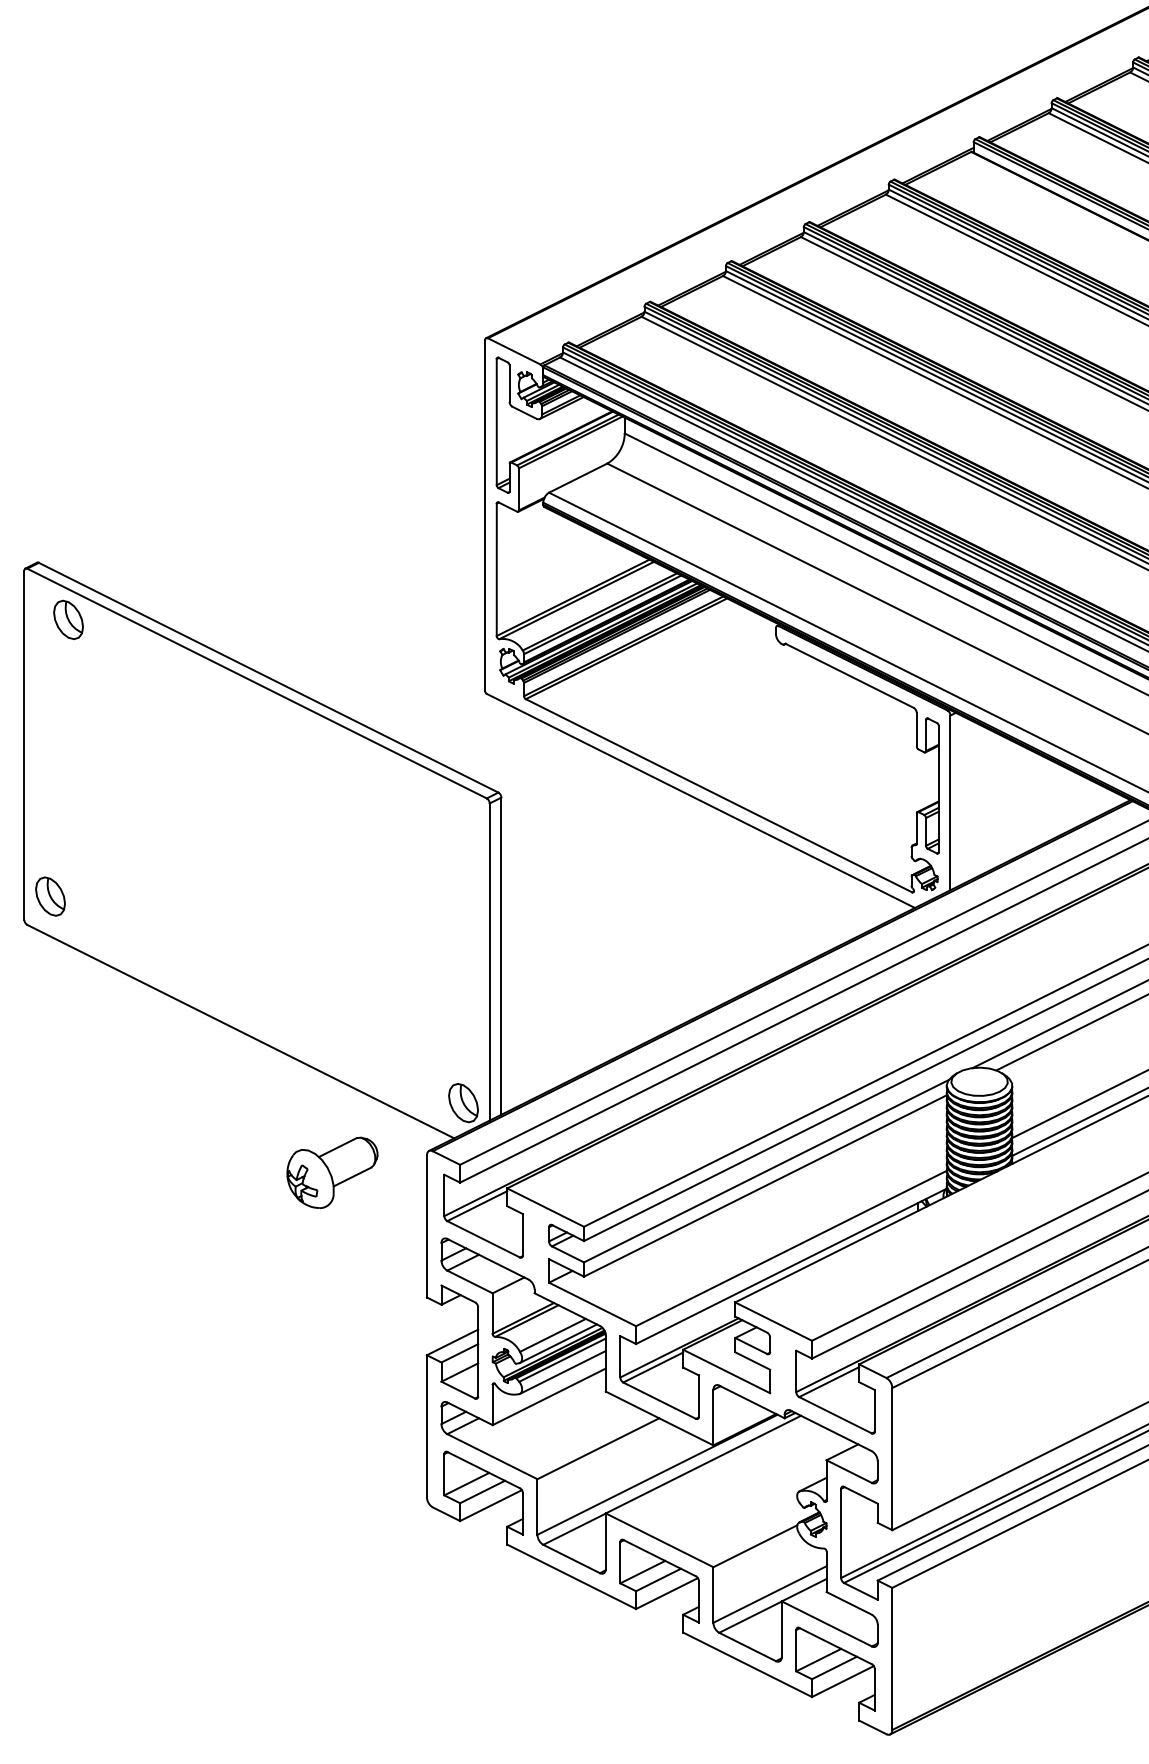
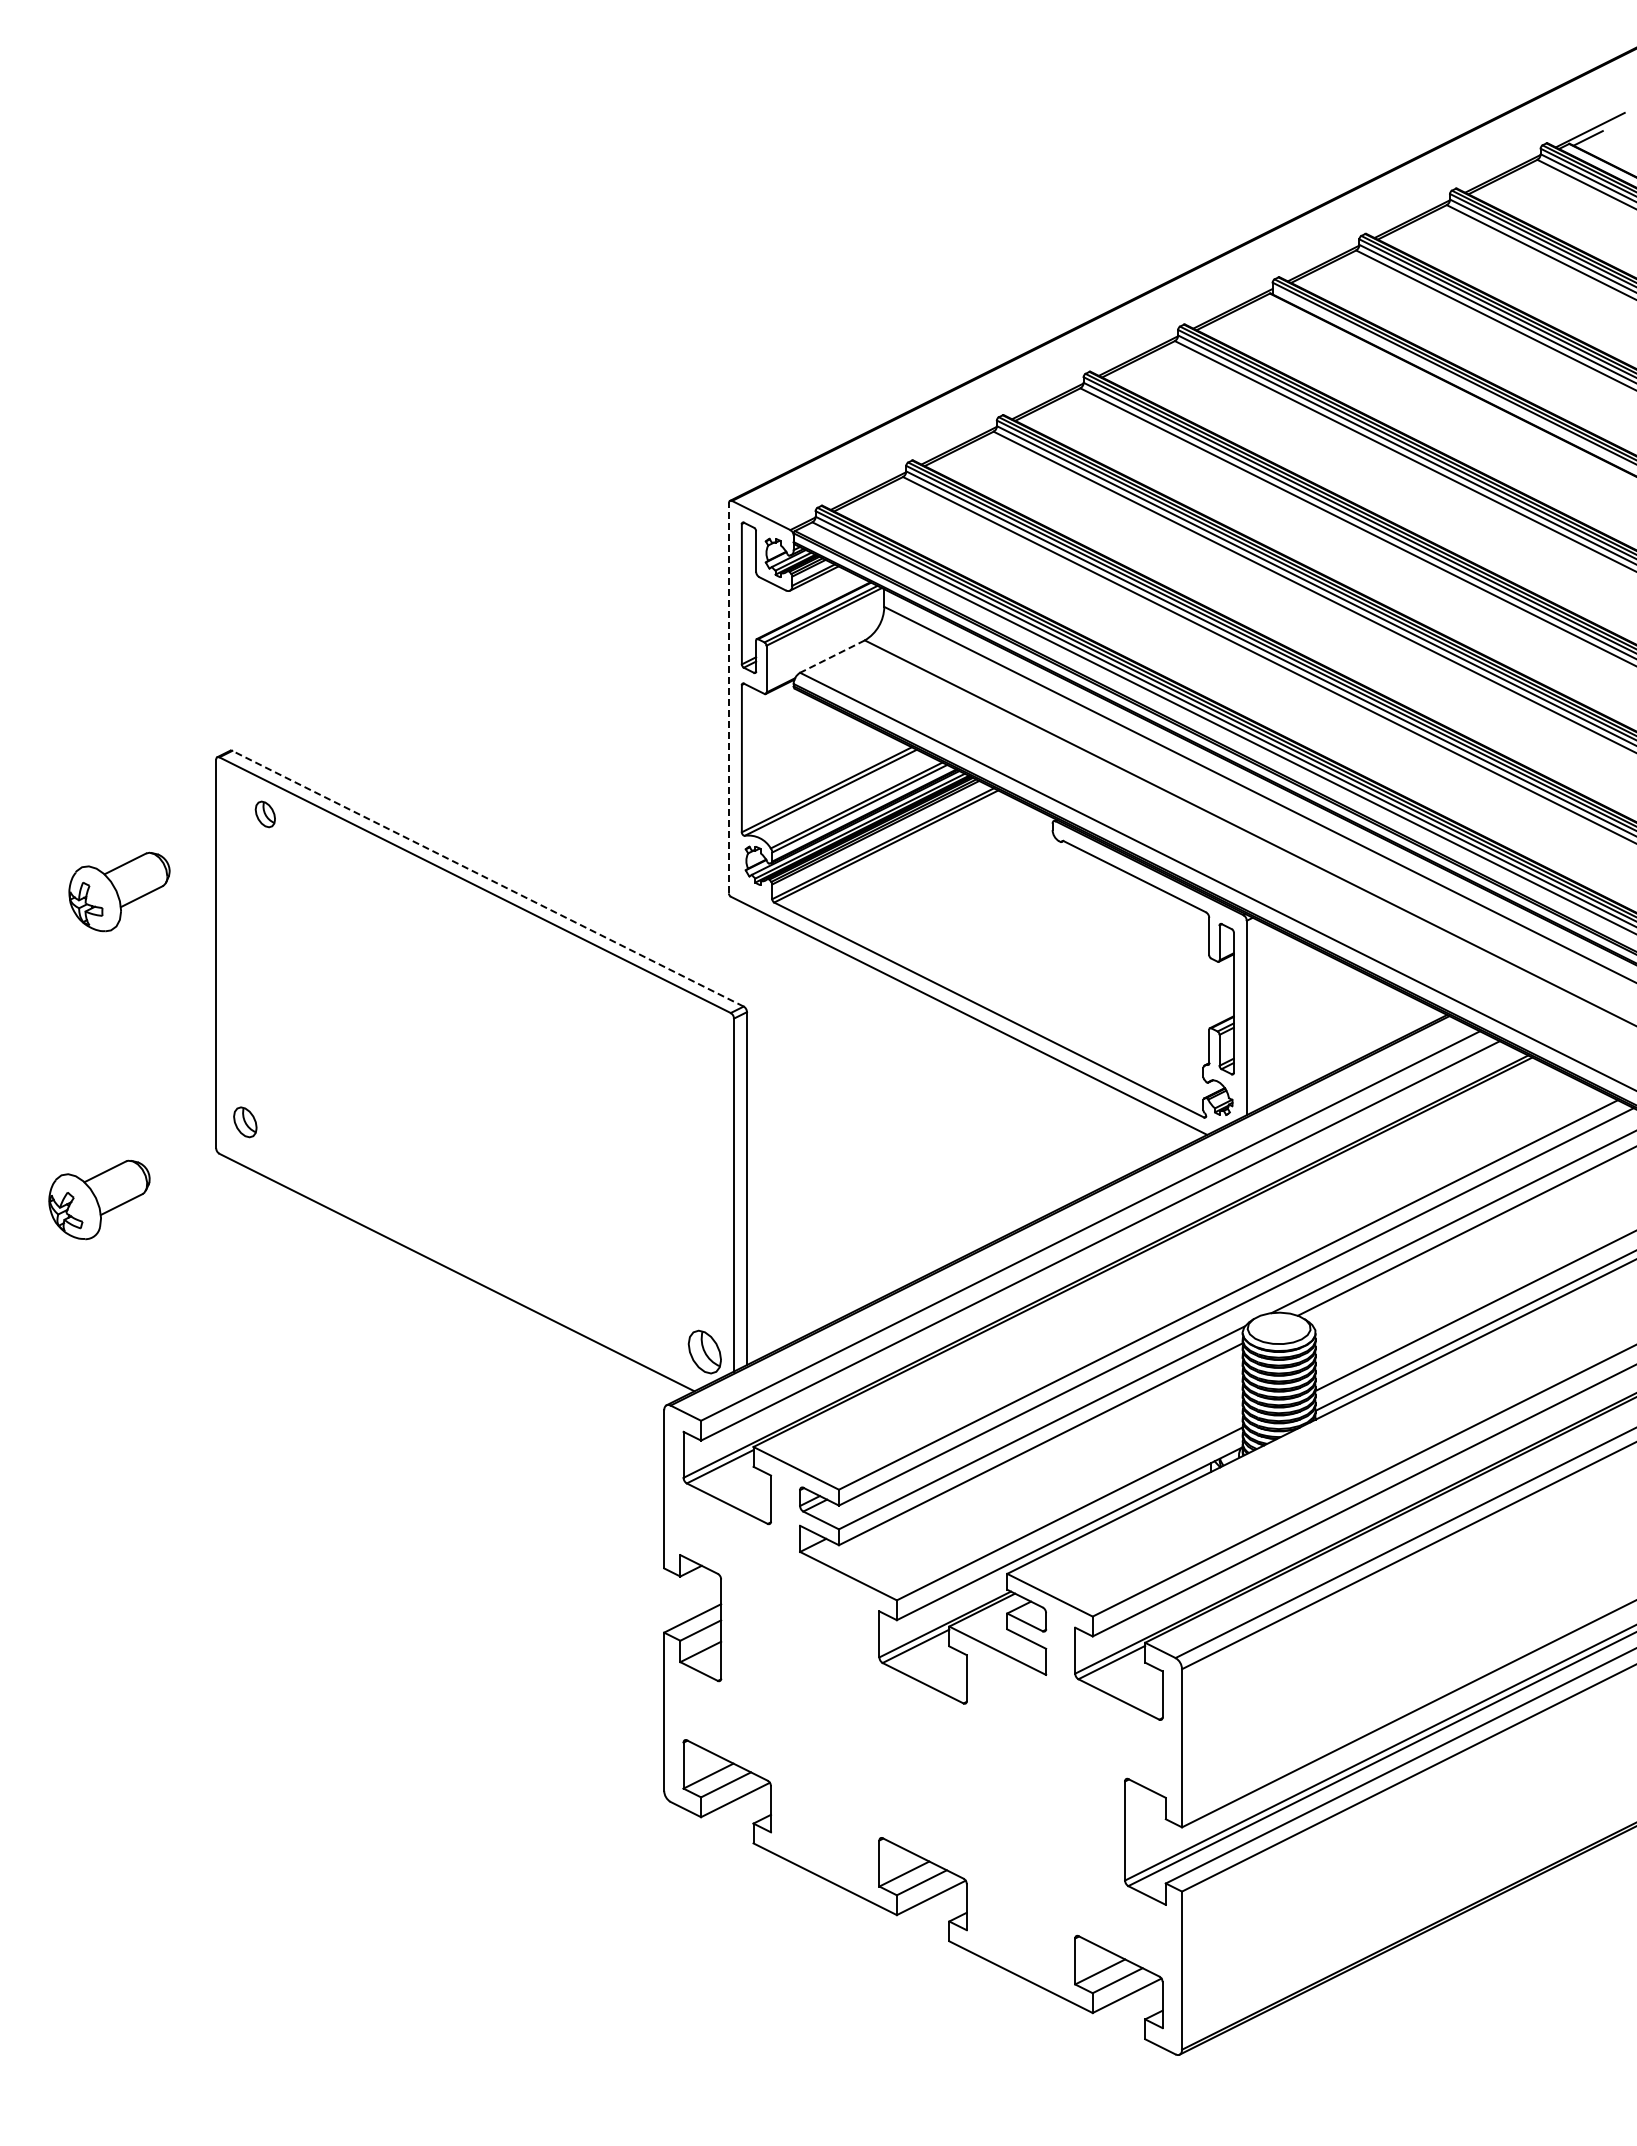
line: (578, 478) -> (832, 656), solid -> dashed
line: (484, 514) -> (728, 697), solid -> dashed
part: (68, 620) -> (265, 814), size x0.6
line: (269, 677) -> (488, 878), solid -> dashed
part: (50, 896) -> (245, 1122), size x0.7
part: (332, 1172) -> (559, 1429), removed
part: (659, 1449) -> (922, 1737), removed

